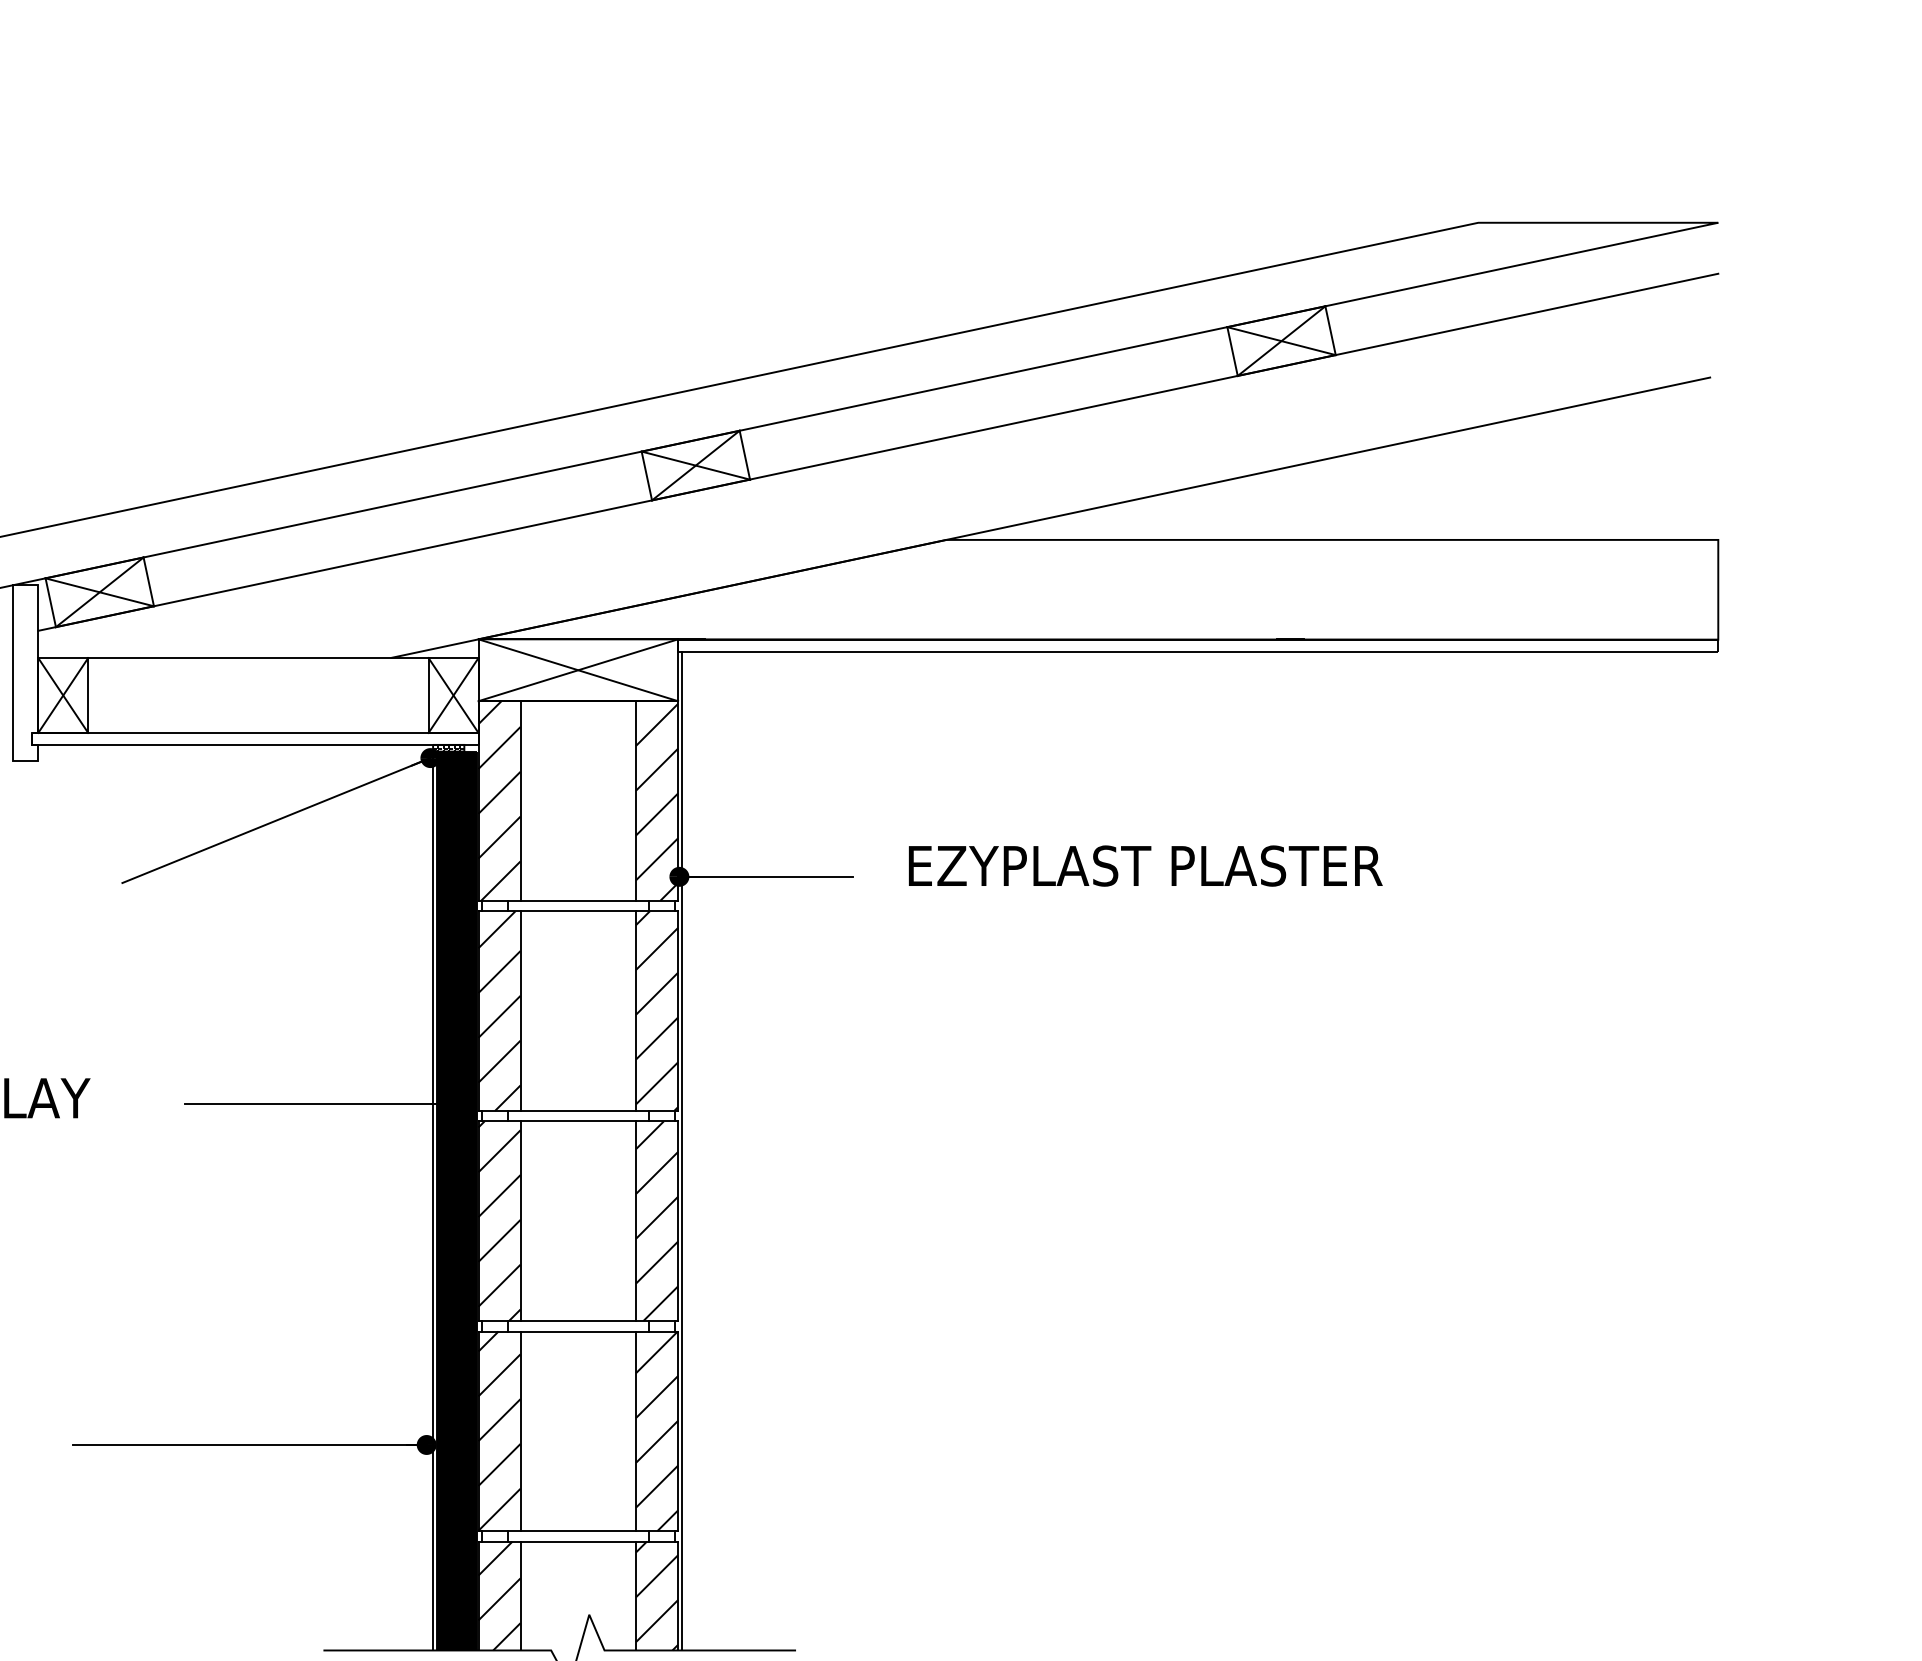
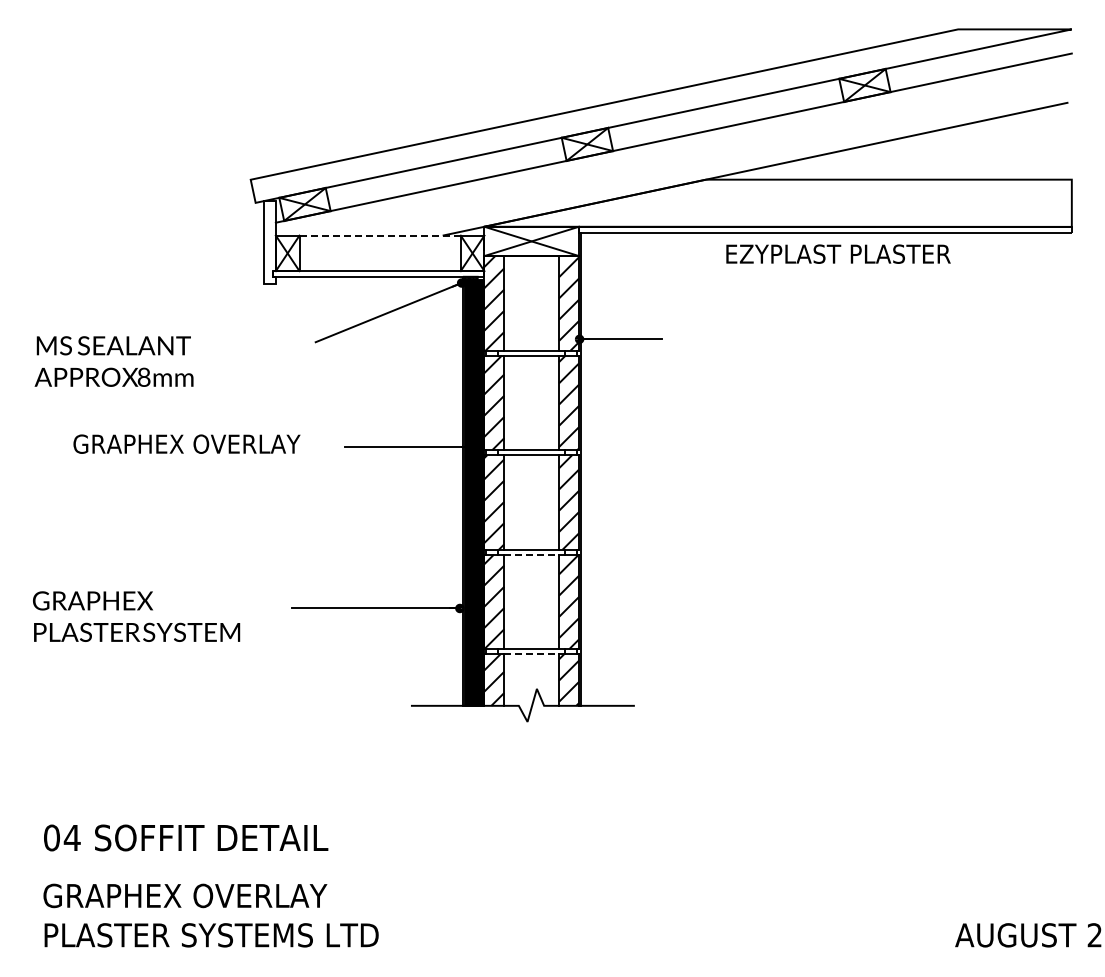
line: (259, 657) -> (380, 235), solid -> dashed
text: (1145, 864) -> (838, 253), moved
line: (579, 1331) -> (532, 554), solid -> dashed
line: (579, 1542) -> (532, 654), solid -> dashed

